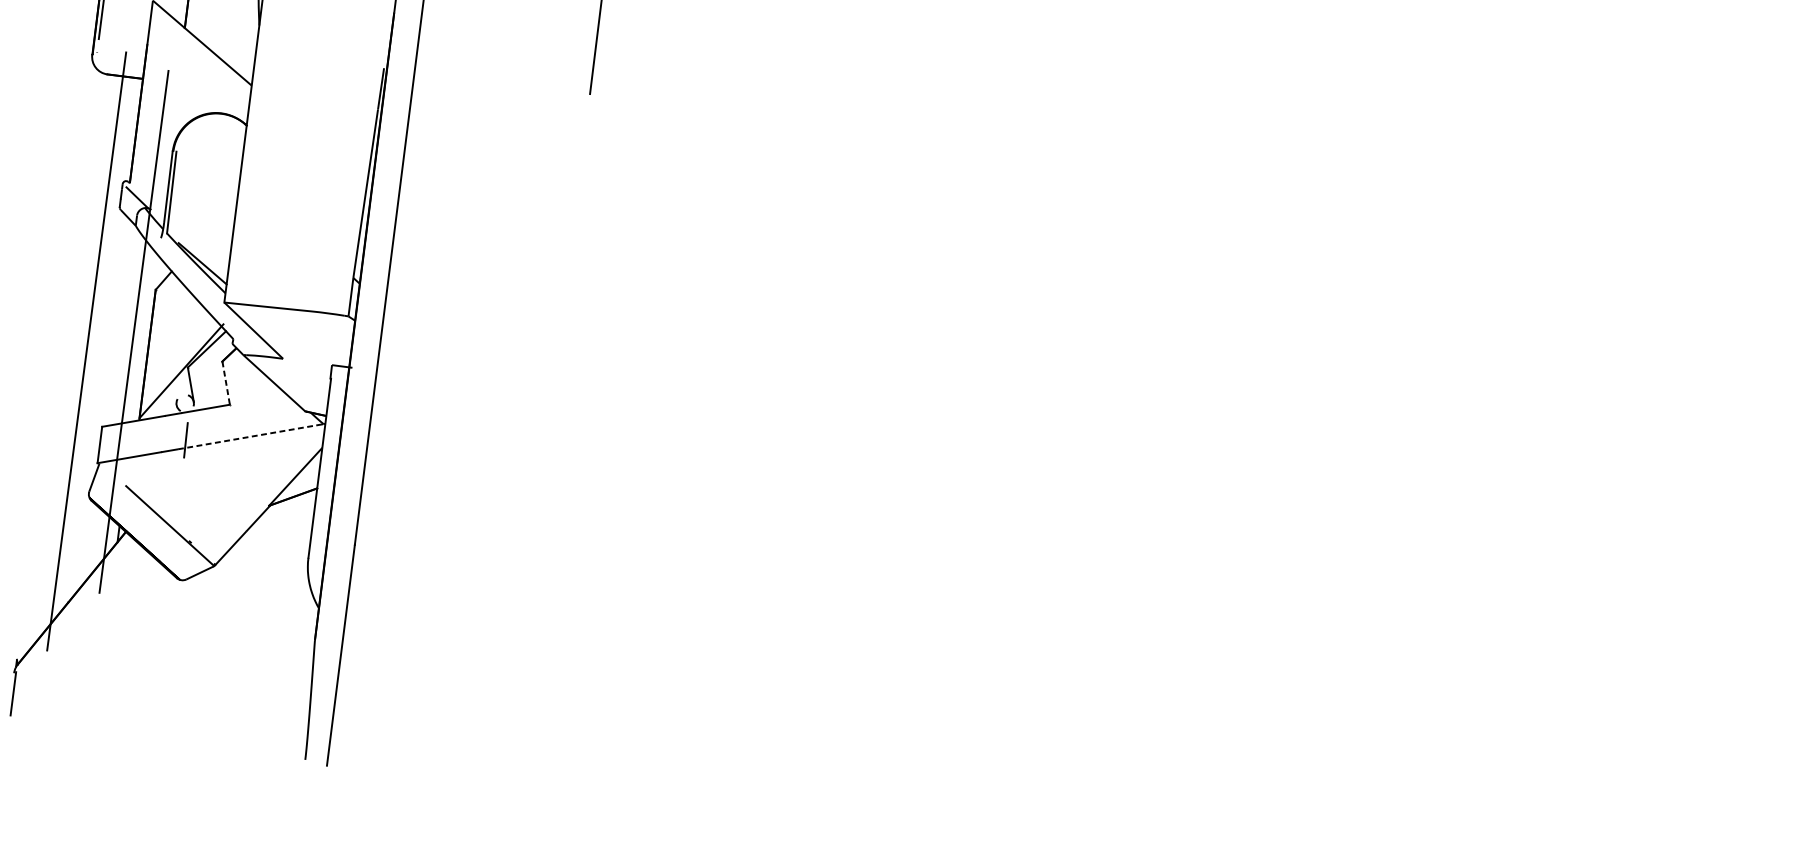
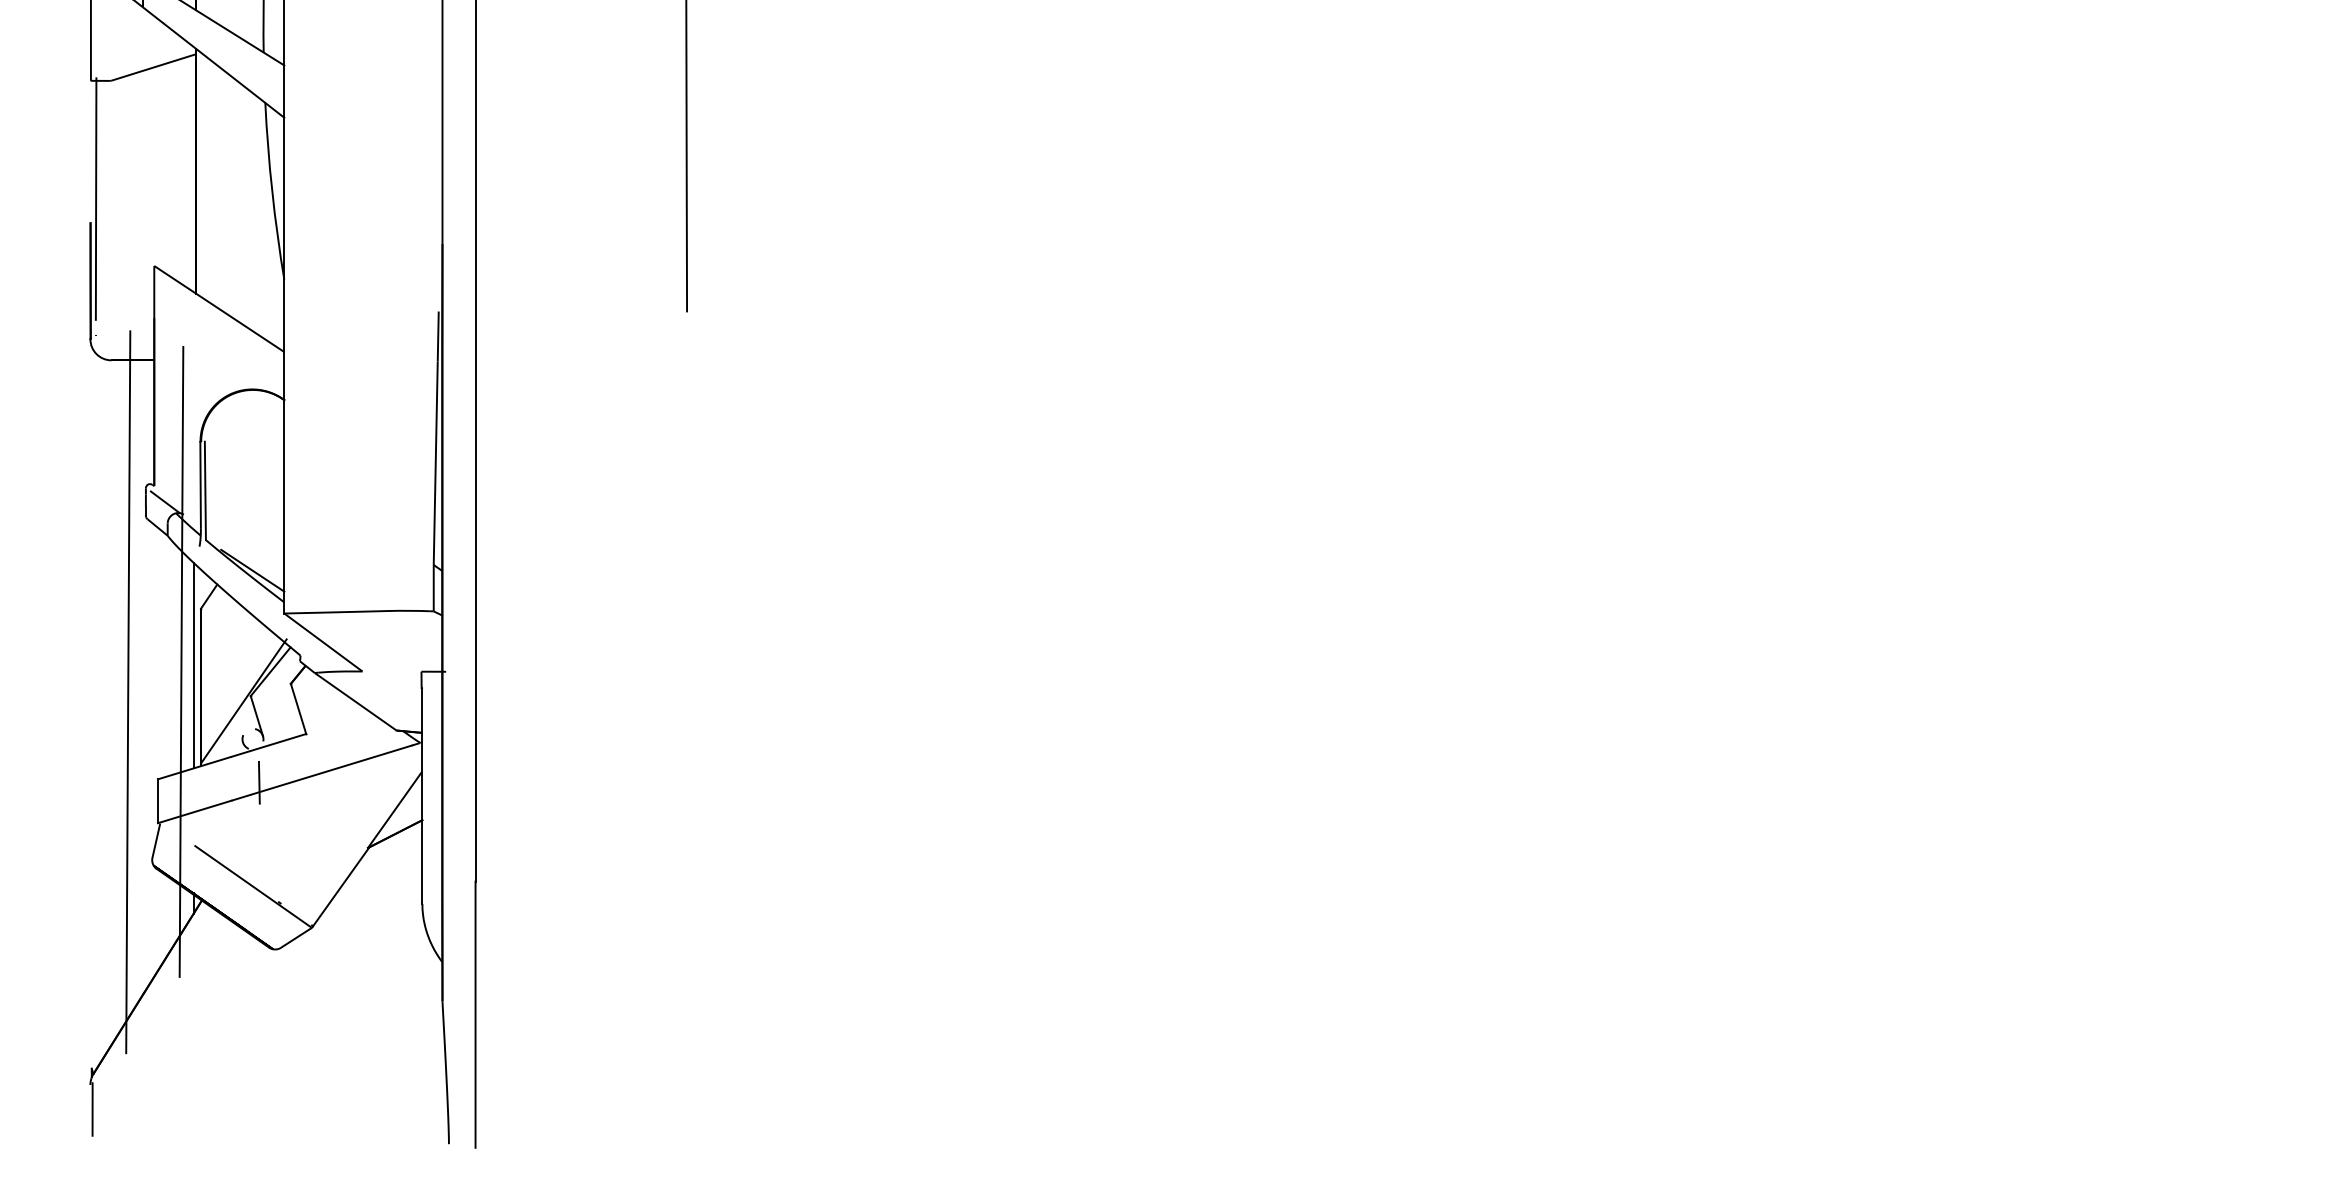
line: (143, 336) -> (193, 665), added
line: (226, 383) -> (298, 709), dashed -> solid
line: (247, 437) -> (331, 770), dashed -> solid

